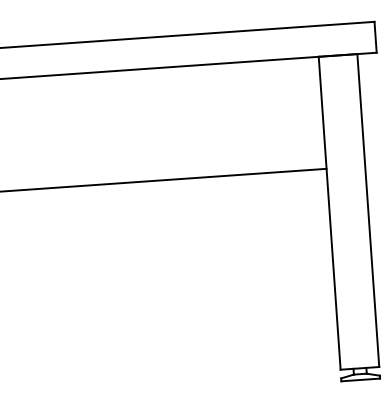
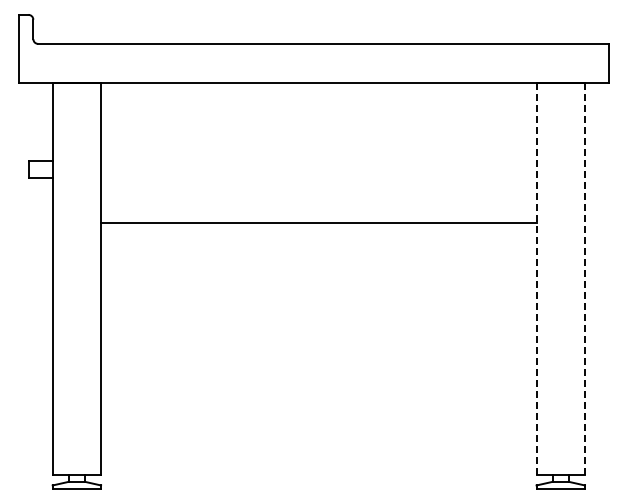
line: (367, 210) -> (584, 278), solid -> dashed
line: (329, 213) -> (536, 278), solid -> dashed

